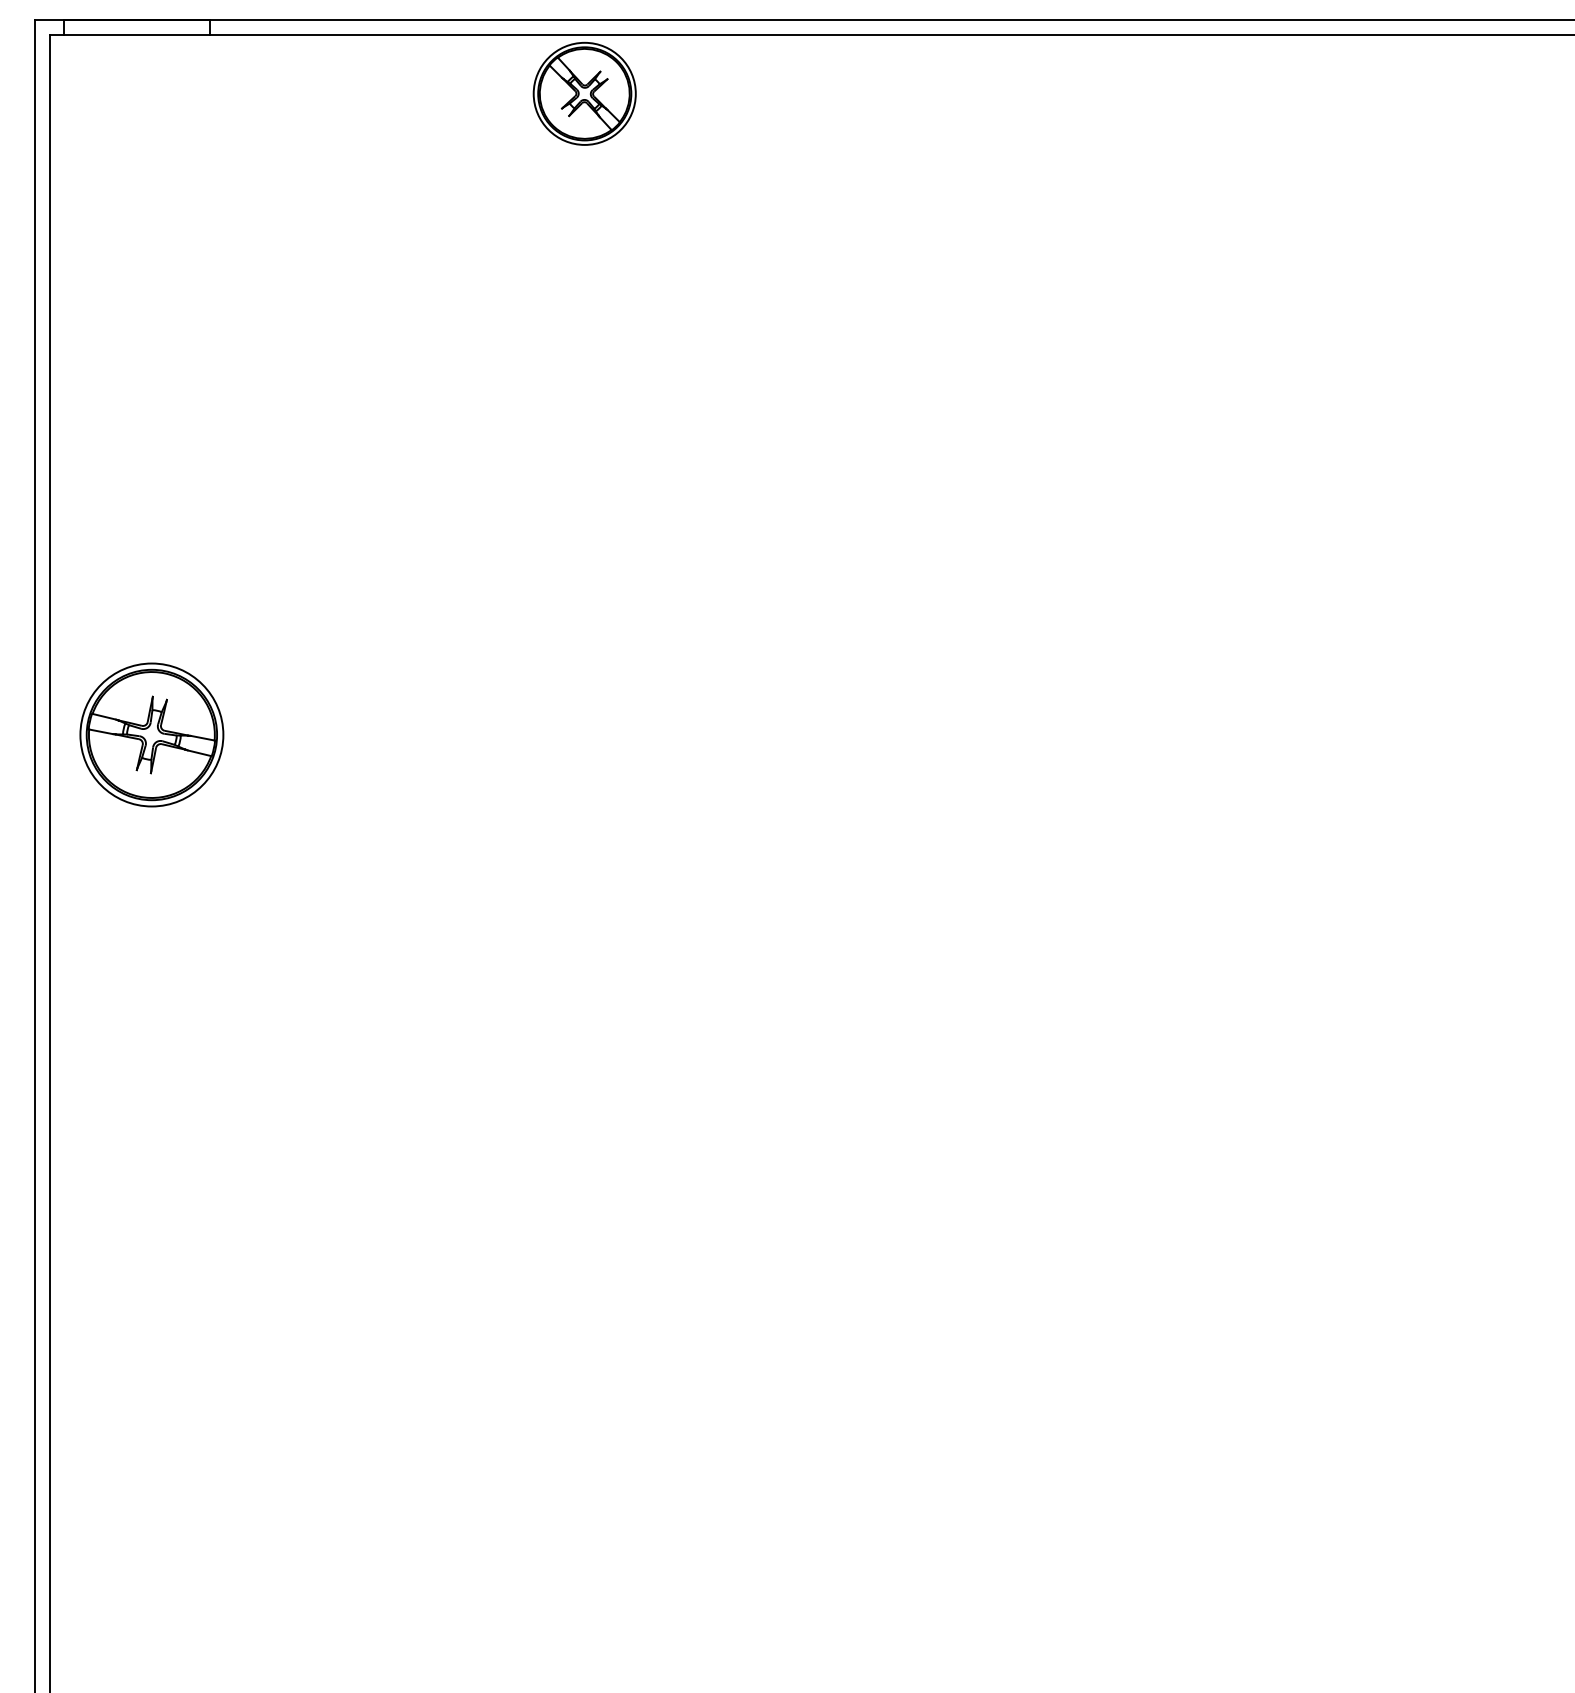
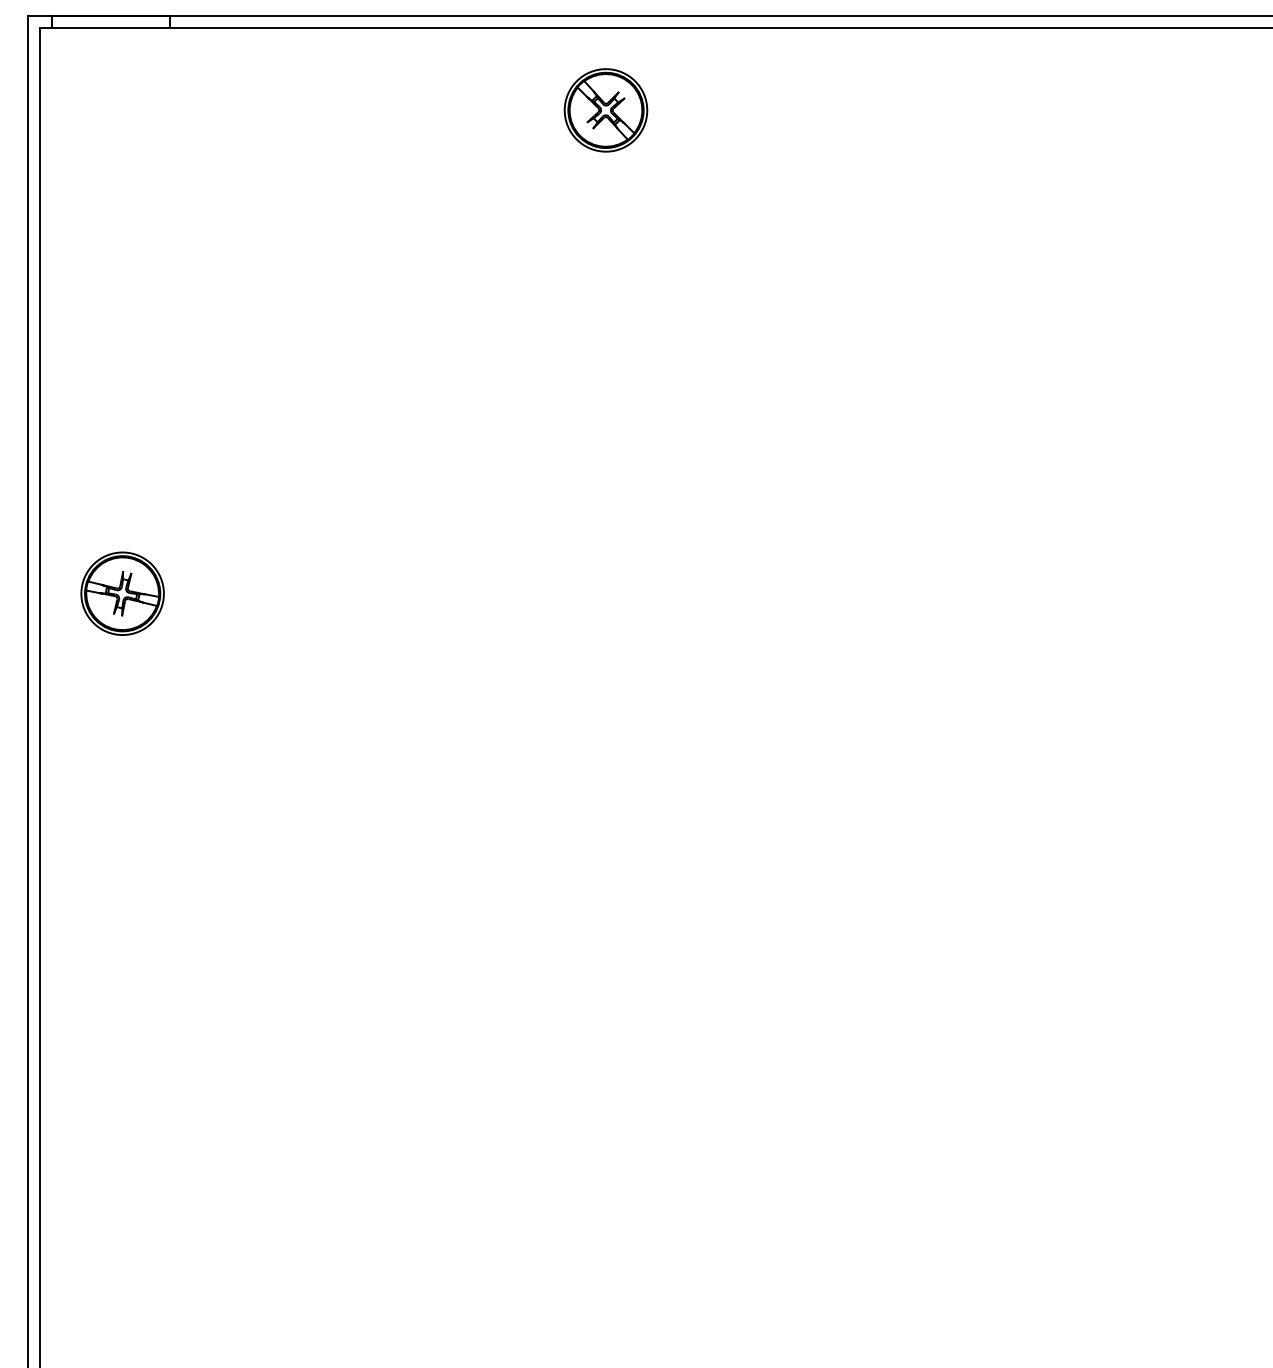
part: (584, 93) -> (605, 110), moved
part: (151, 734) -> (122, 593), size x0.71

